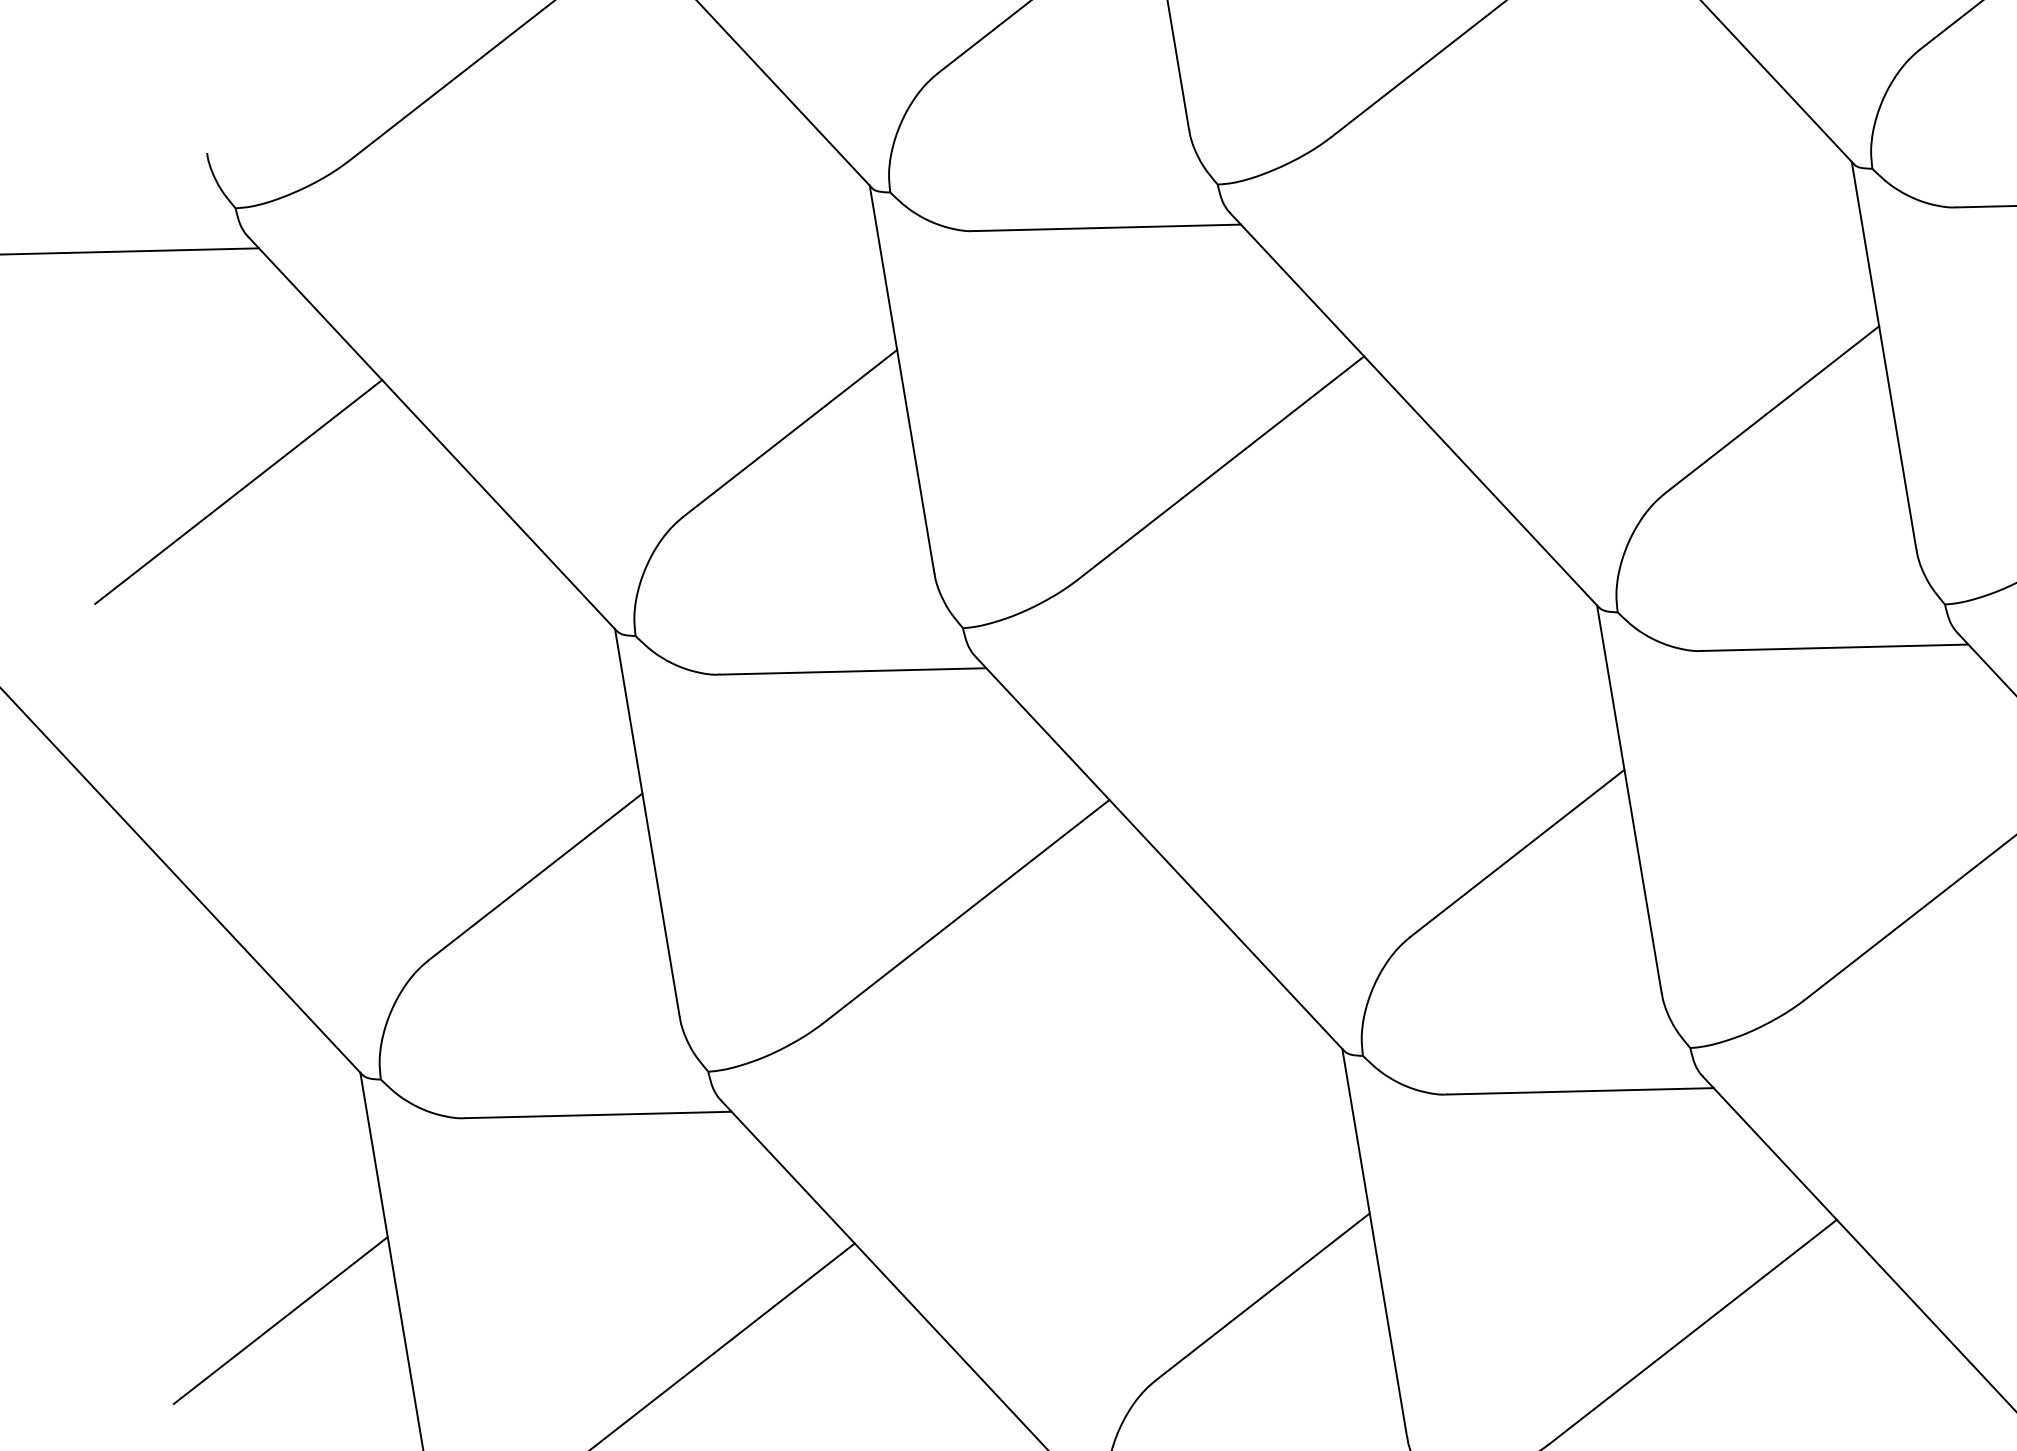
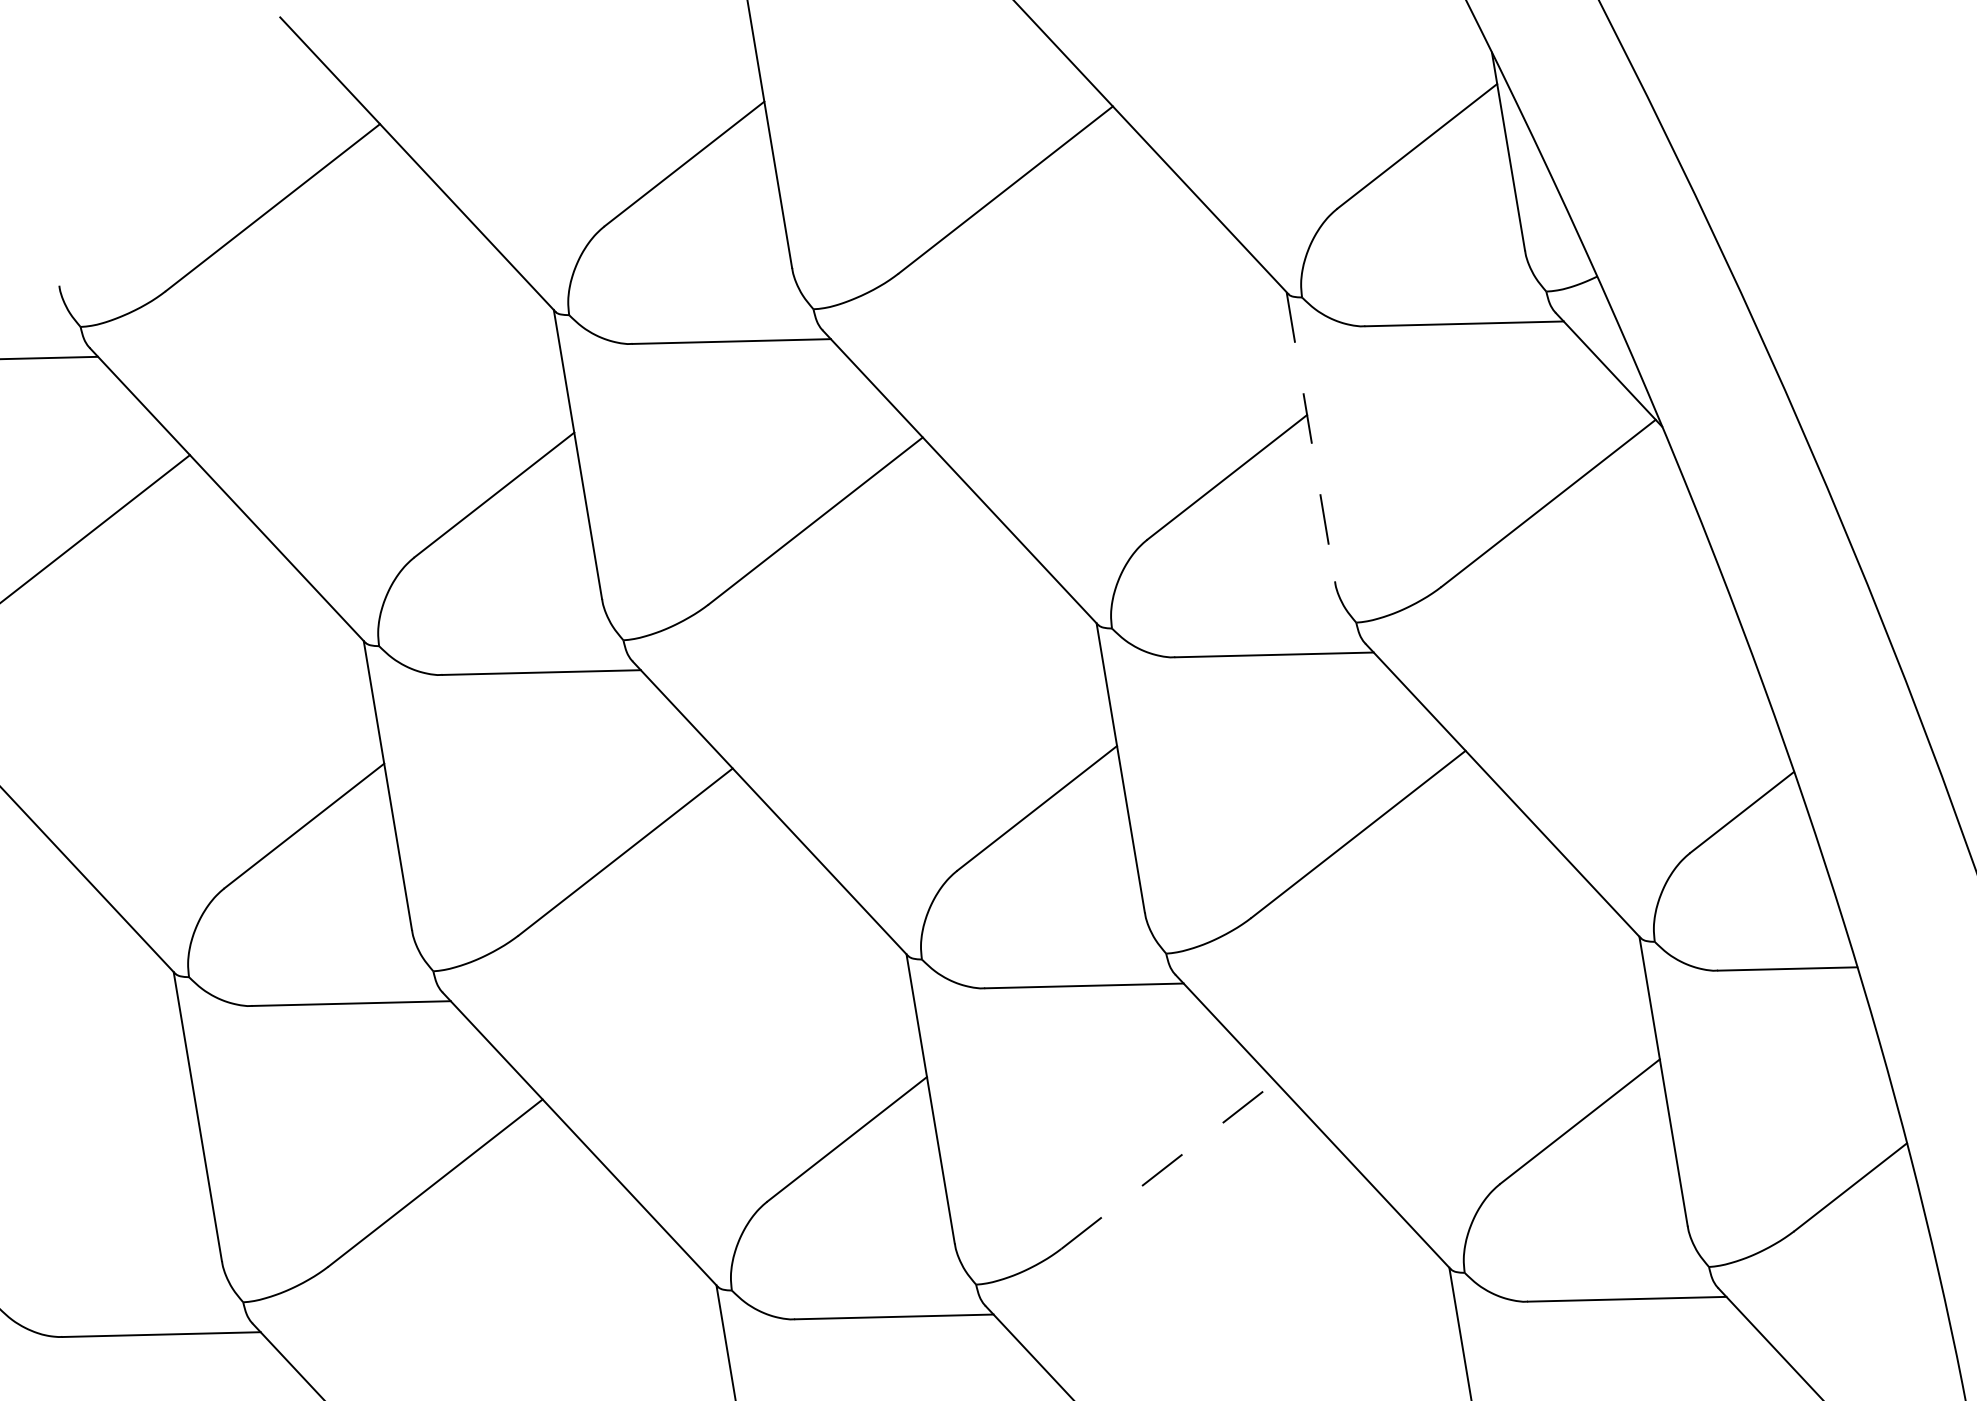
line: (1883, 355) -> (1310, 436), solid -> dashed
line: (281, 1319) -> (114, 1156), removed
line: (1693, 1331) -> (1168, 1165), solid -> dashed

